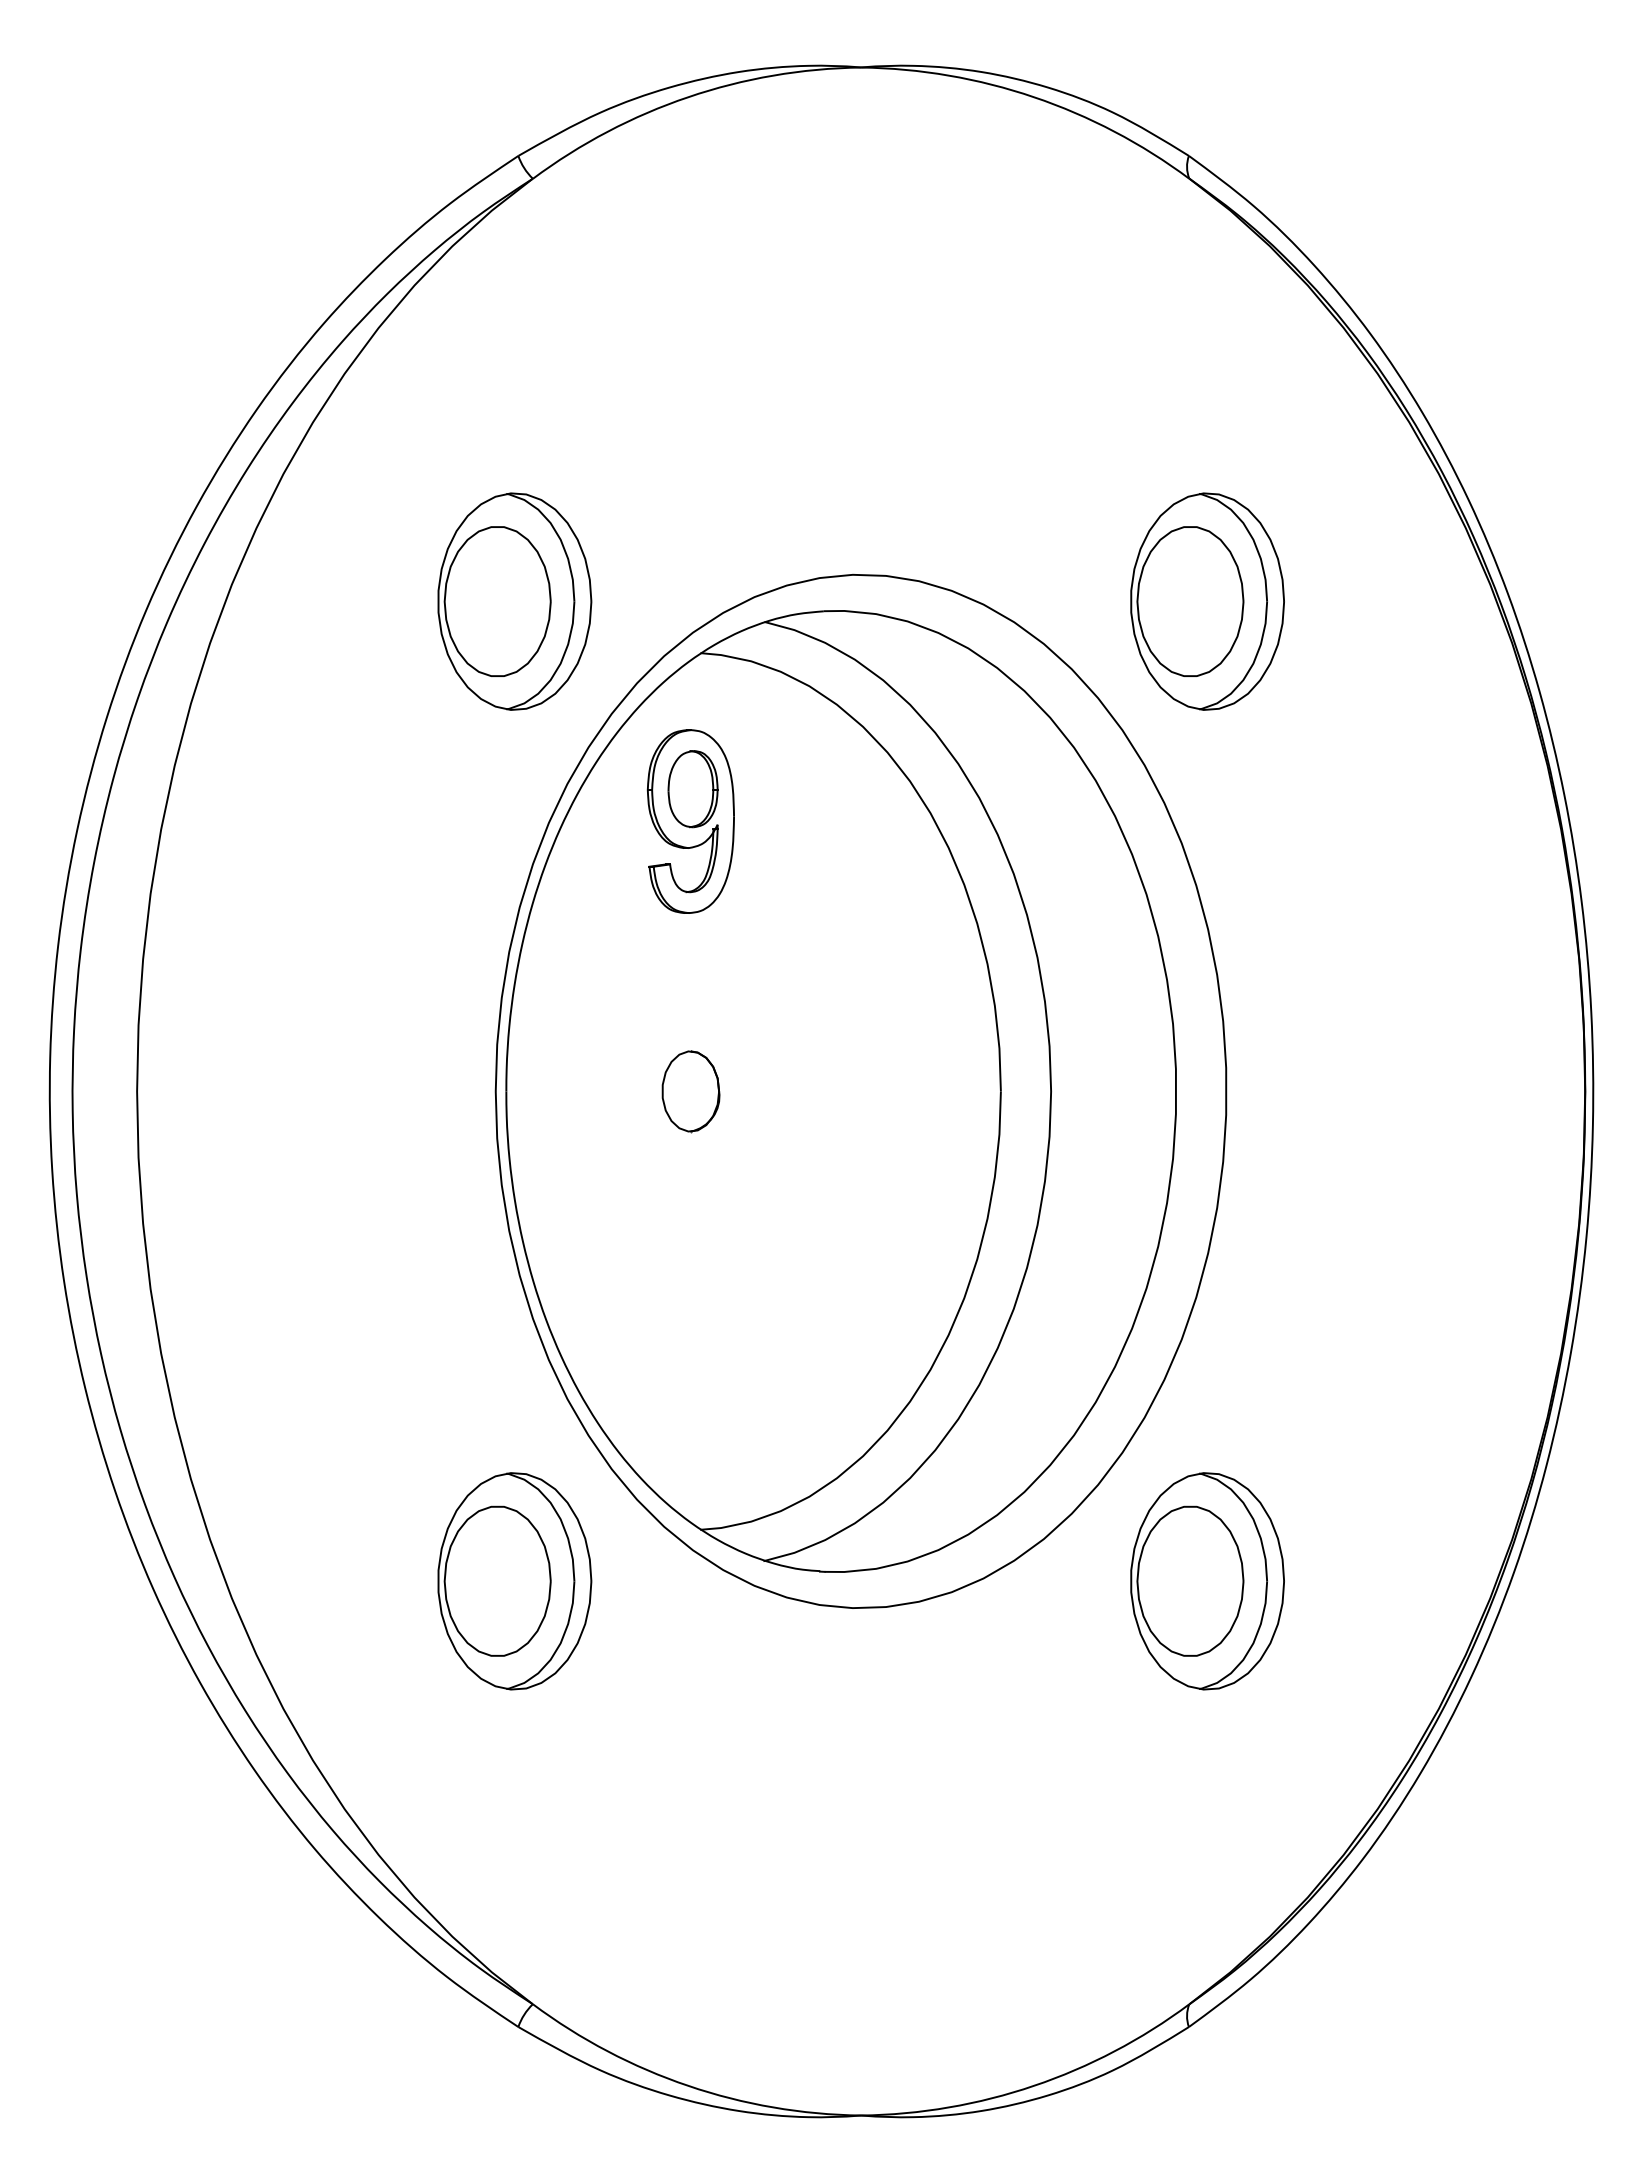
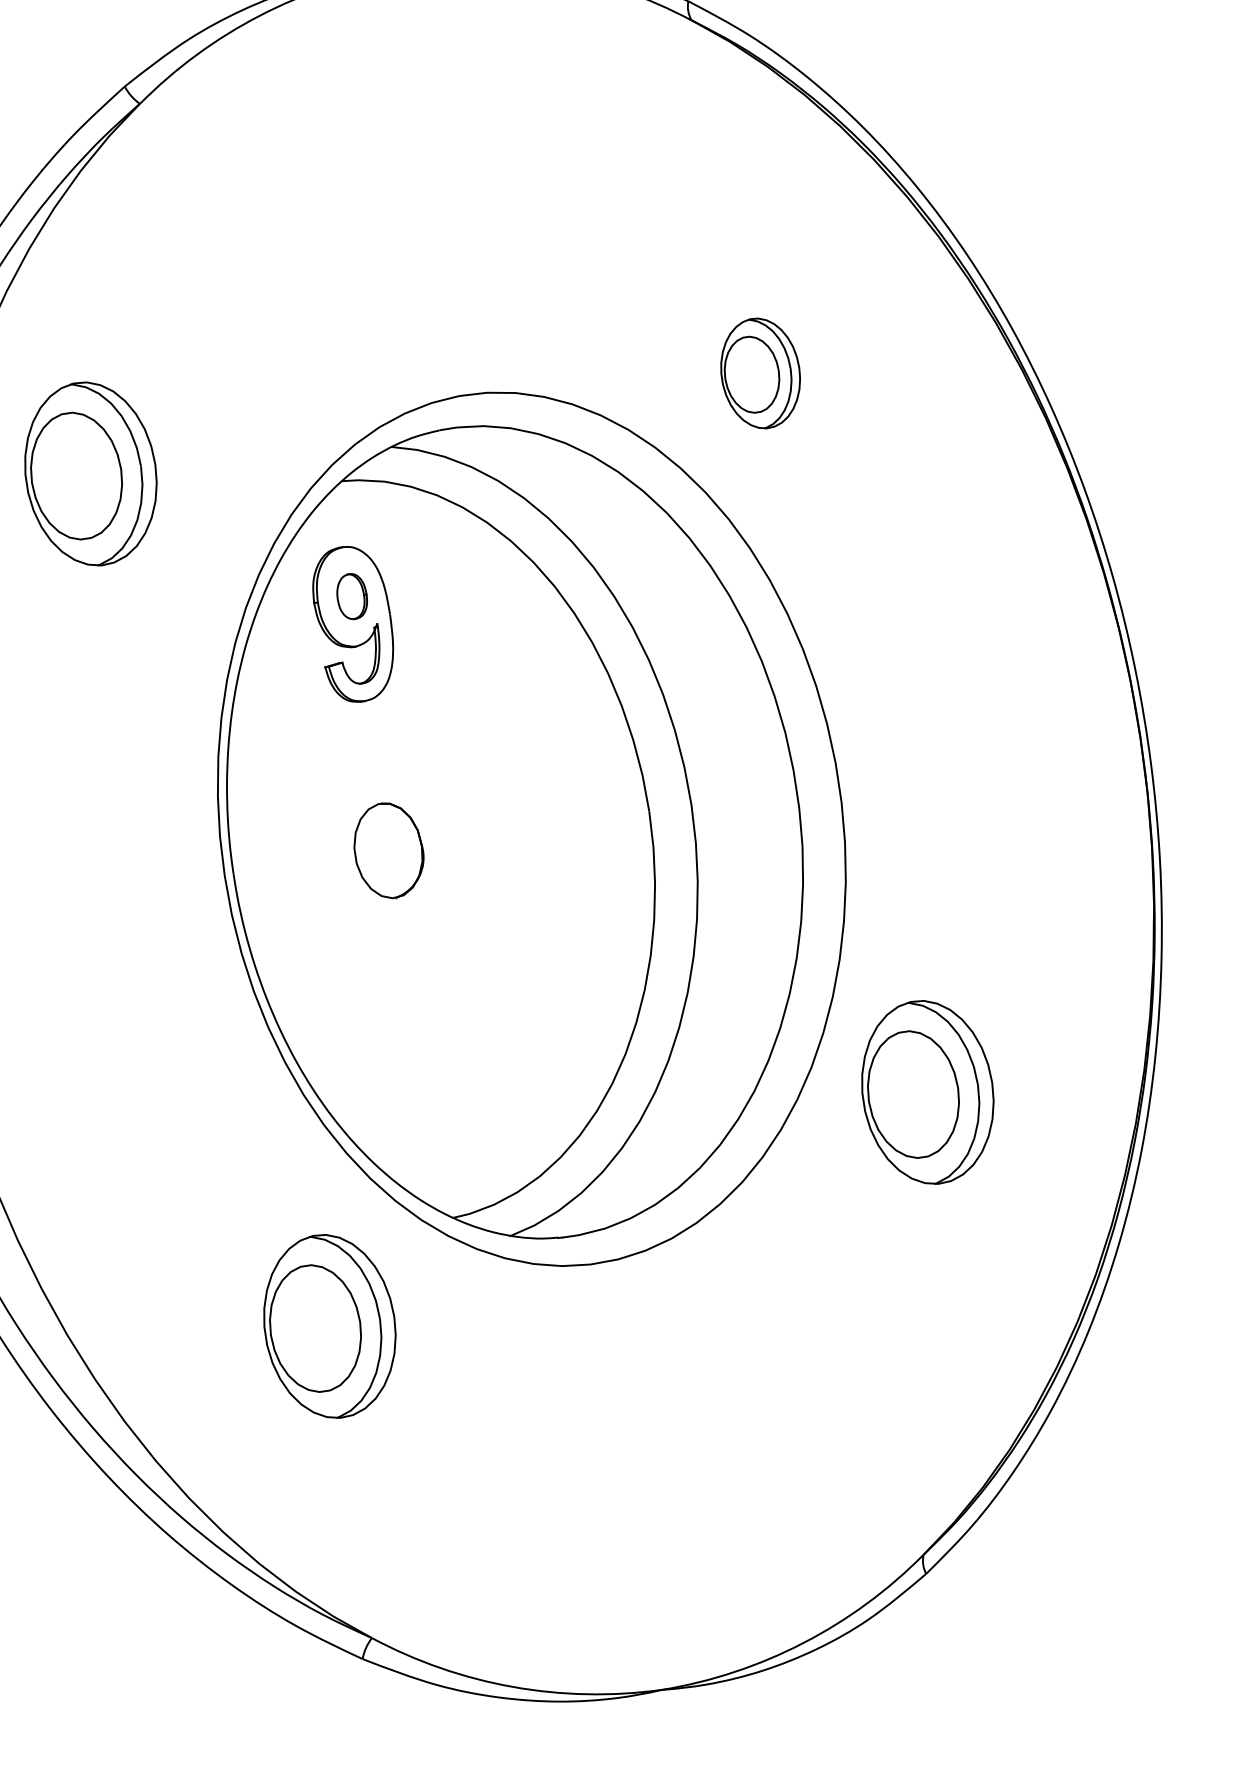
part: (514, 601) -> (90, 473), moved
part: (1207, 601) -> (760, 373), size x0.6
part: (692, 789) -> (351, 596), size x0.7
part: (690, 1091) -> (388, 850), size x1.4
part: (514, 1581) -> (329, 1326), moved
part: (1207, 1581) -> (927, 1092), moved

